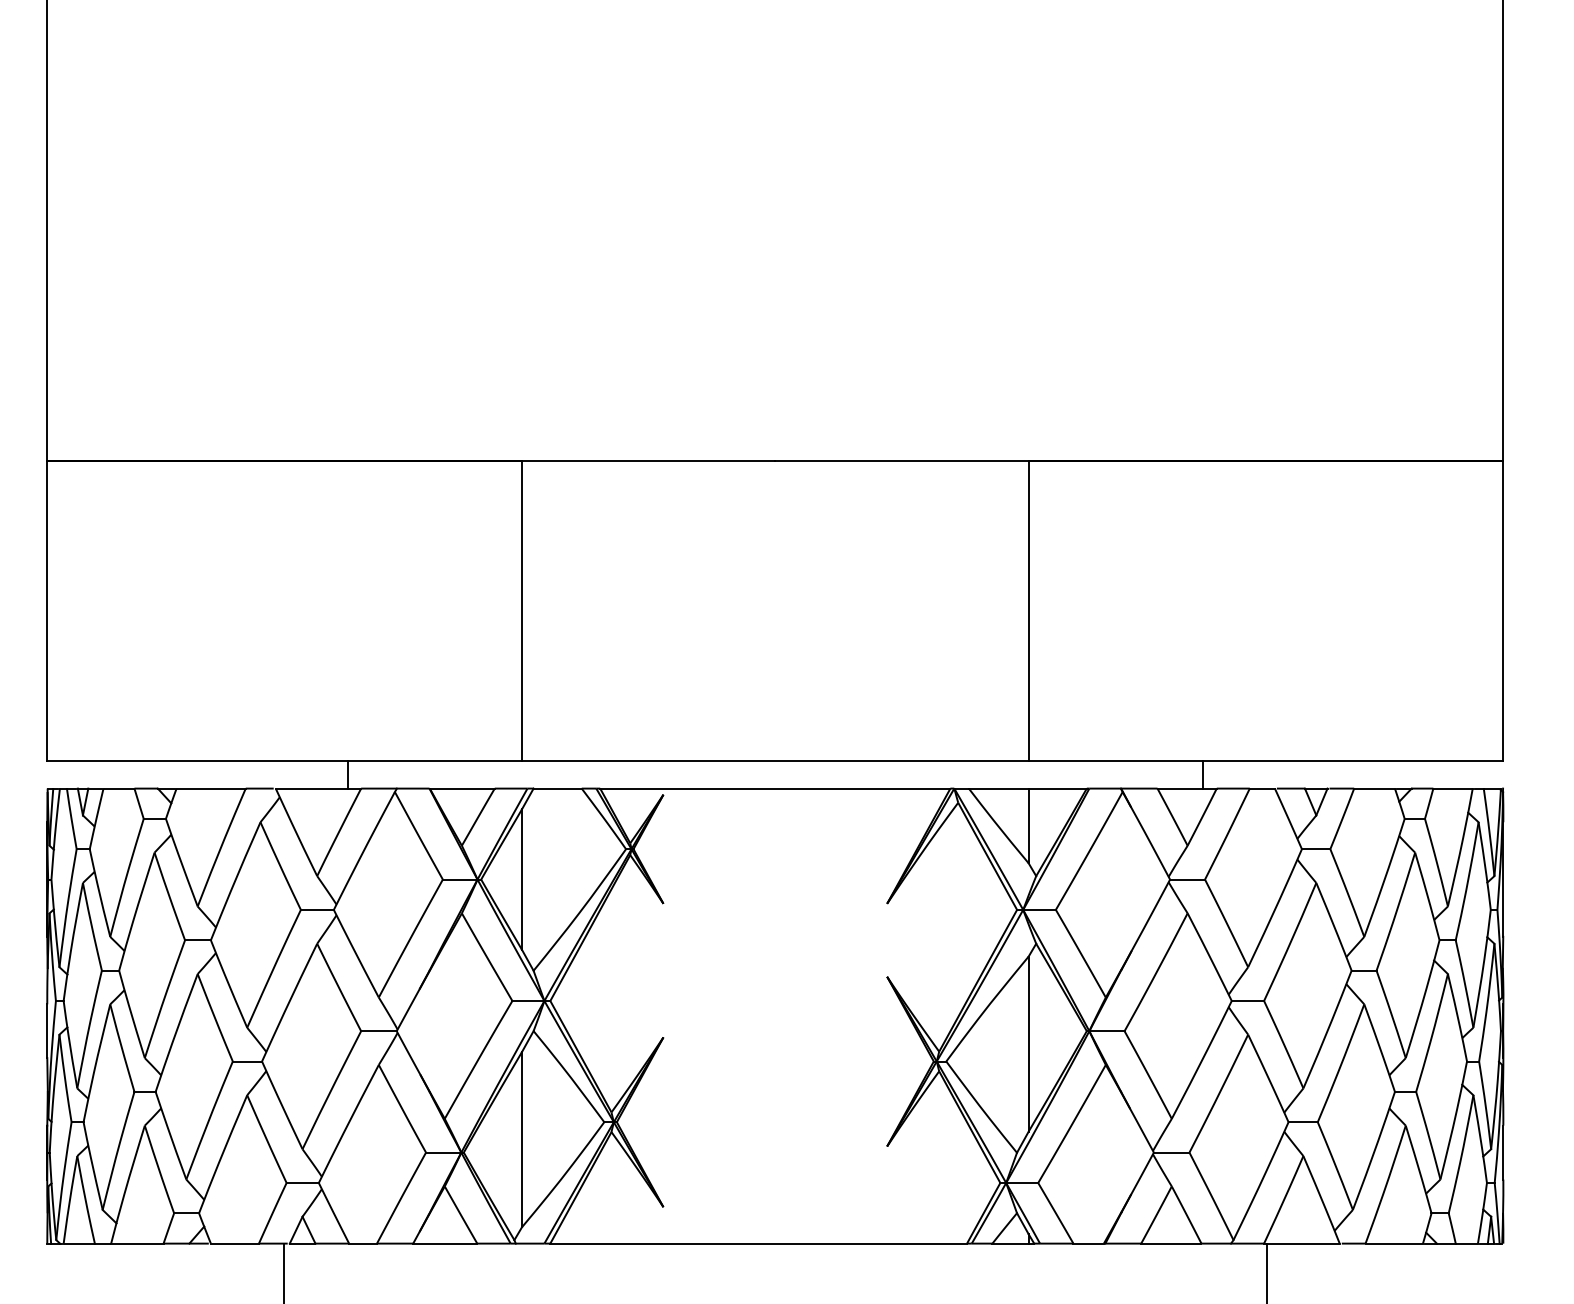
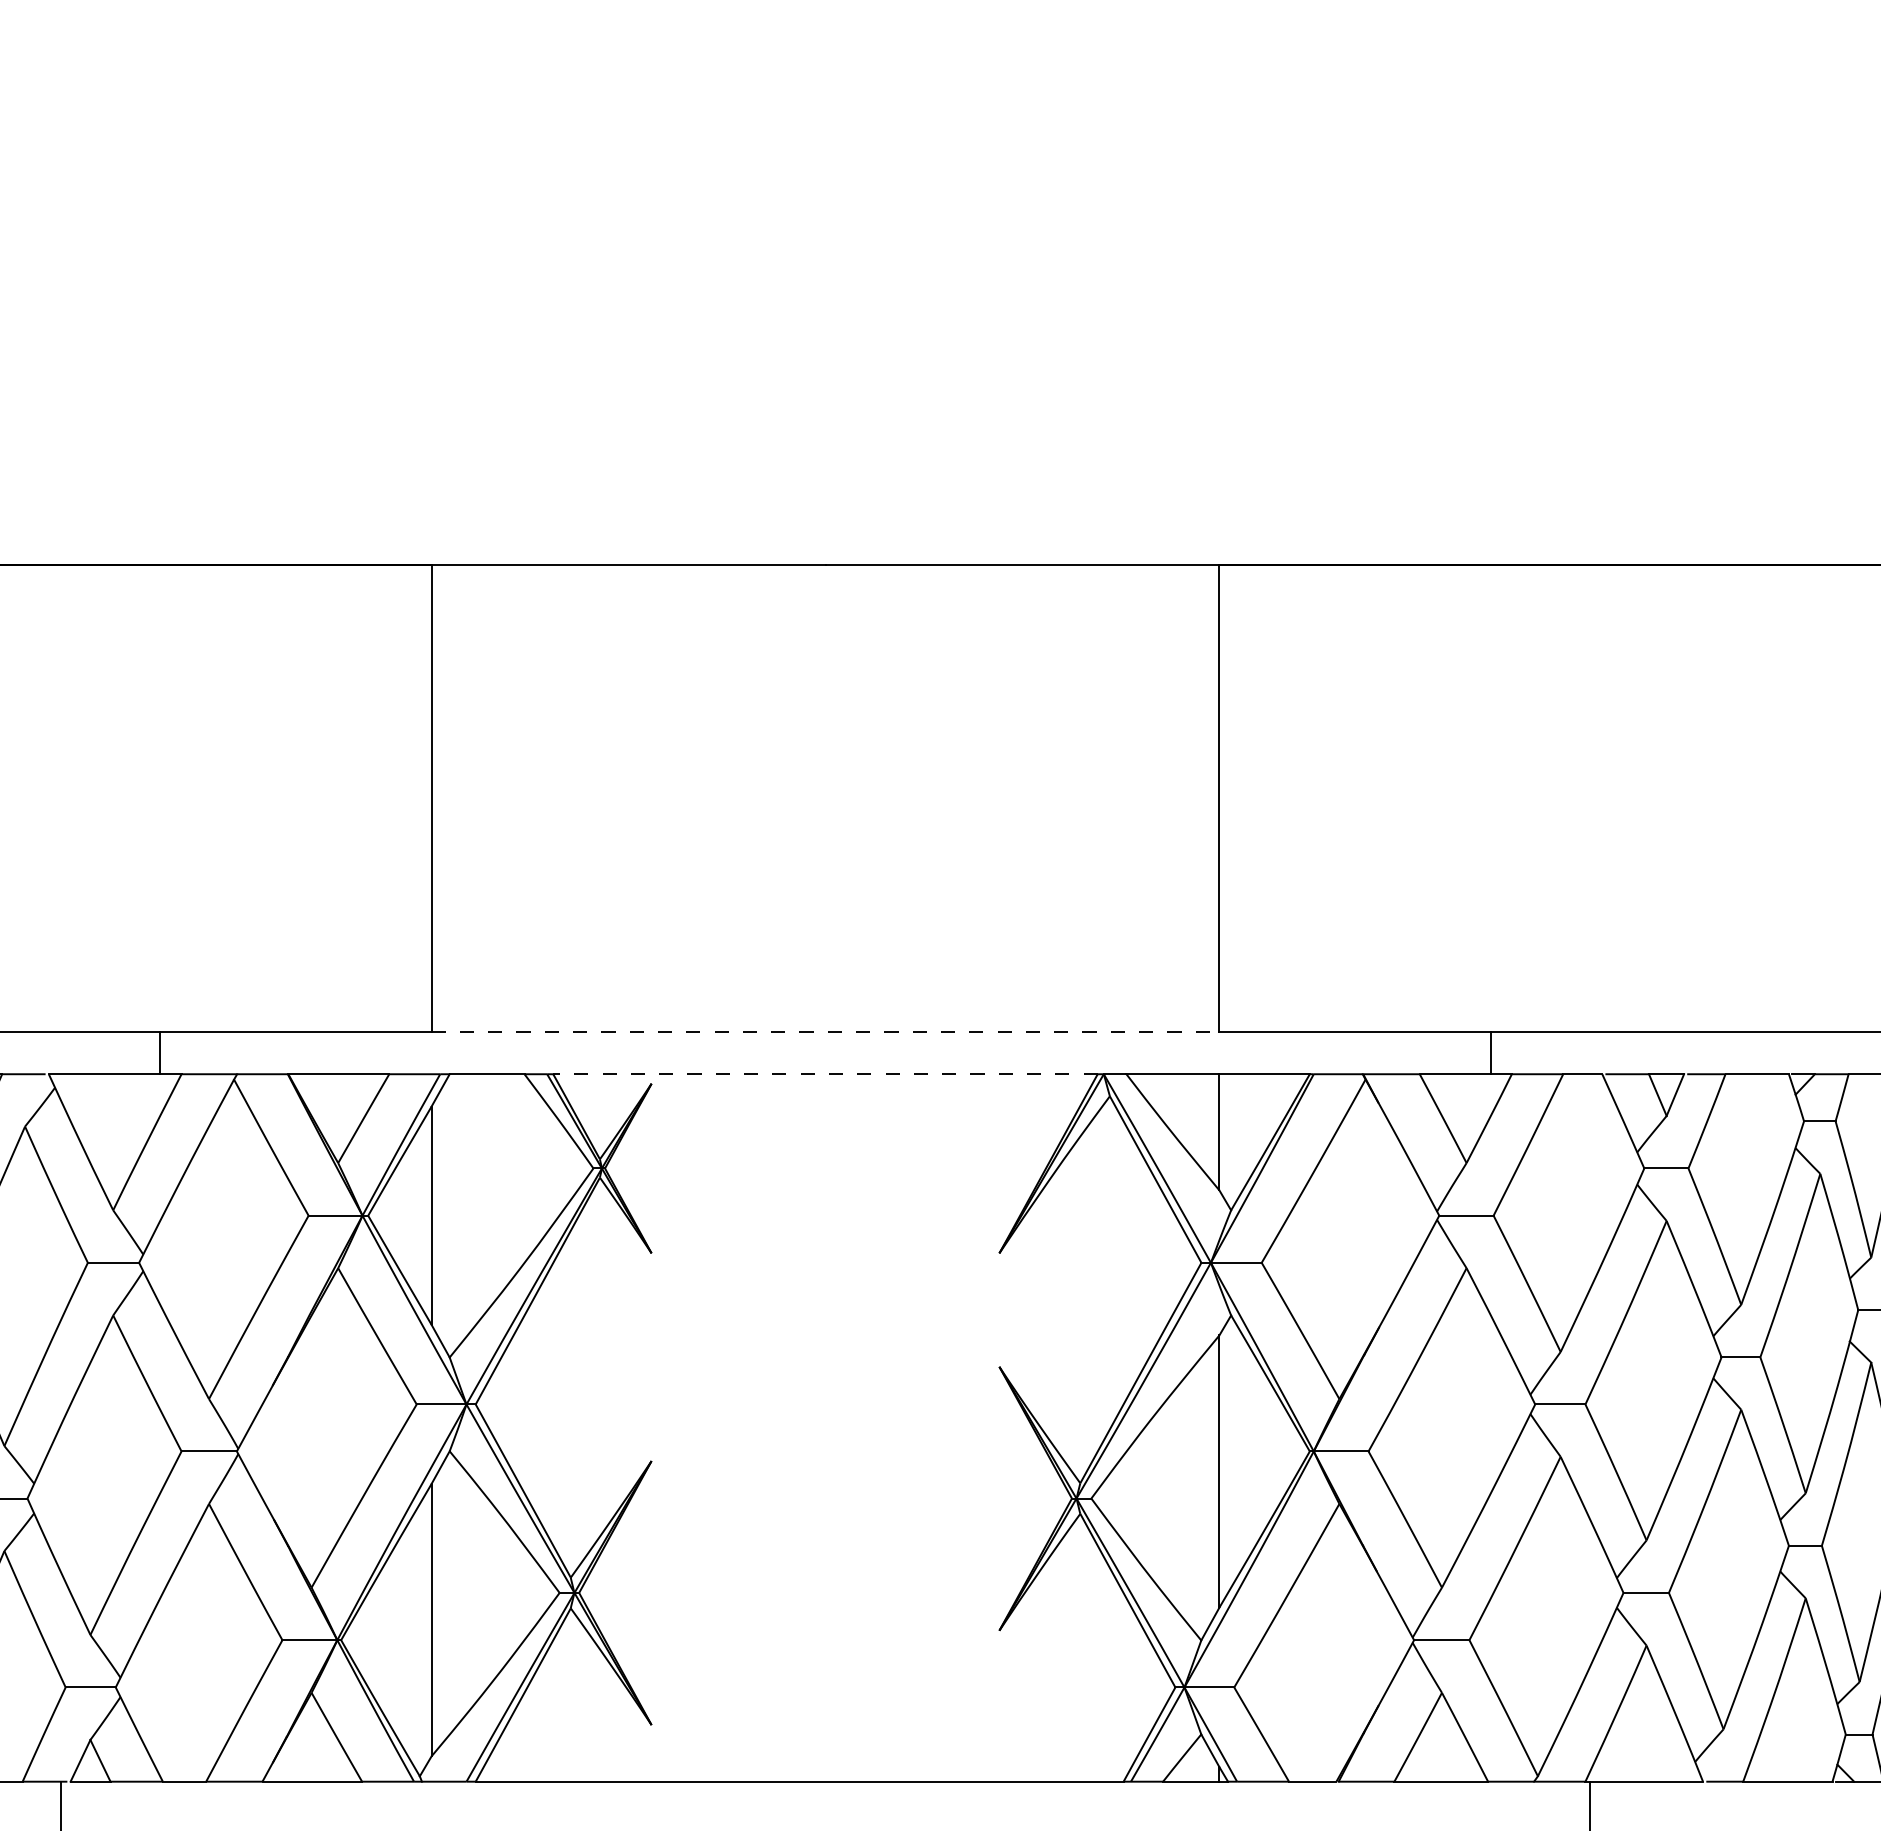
line: (775, 761) -> (825, 1032), solid -> dashed
line: (774, 788) -> (824, 1074), solid -> dashed

